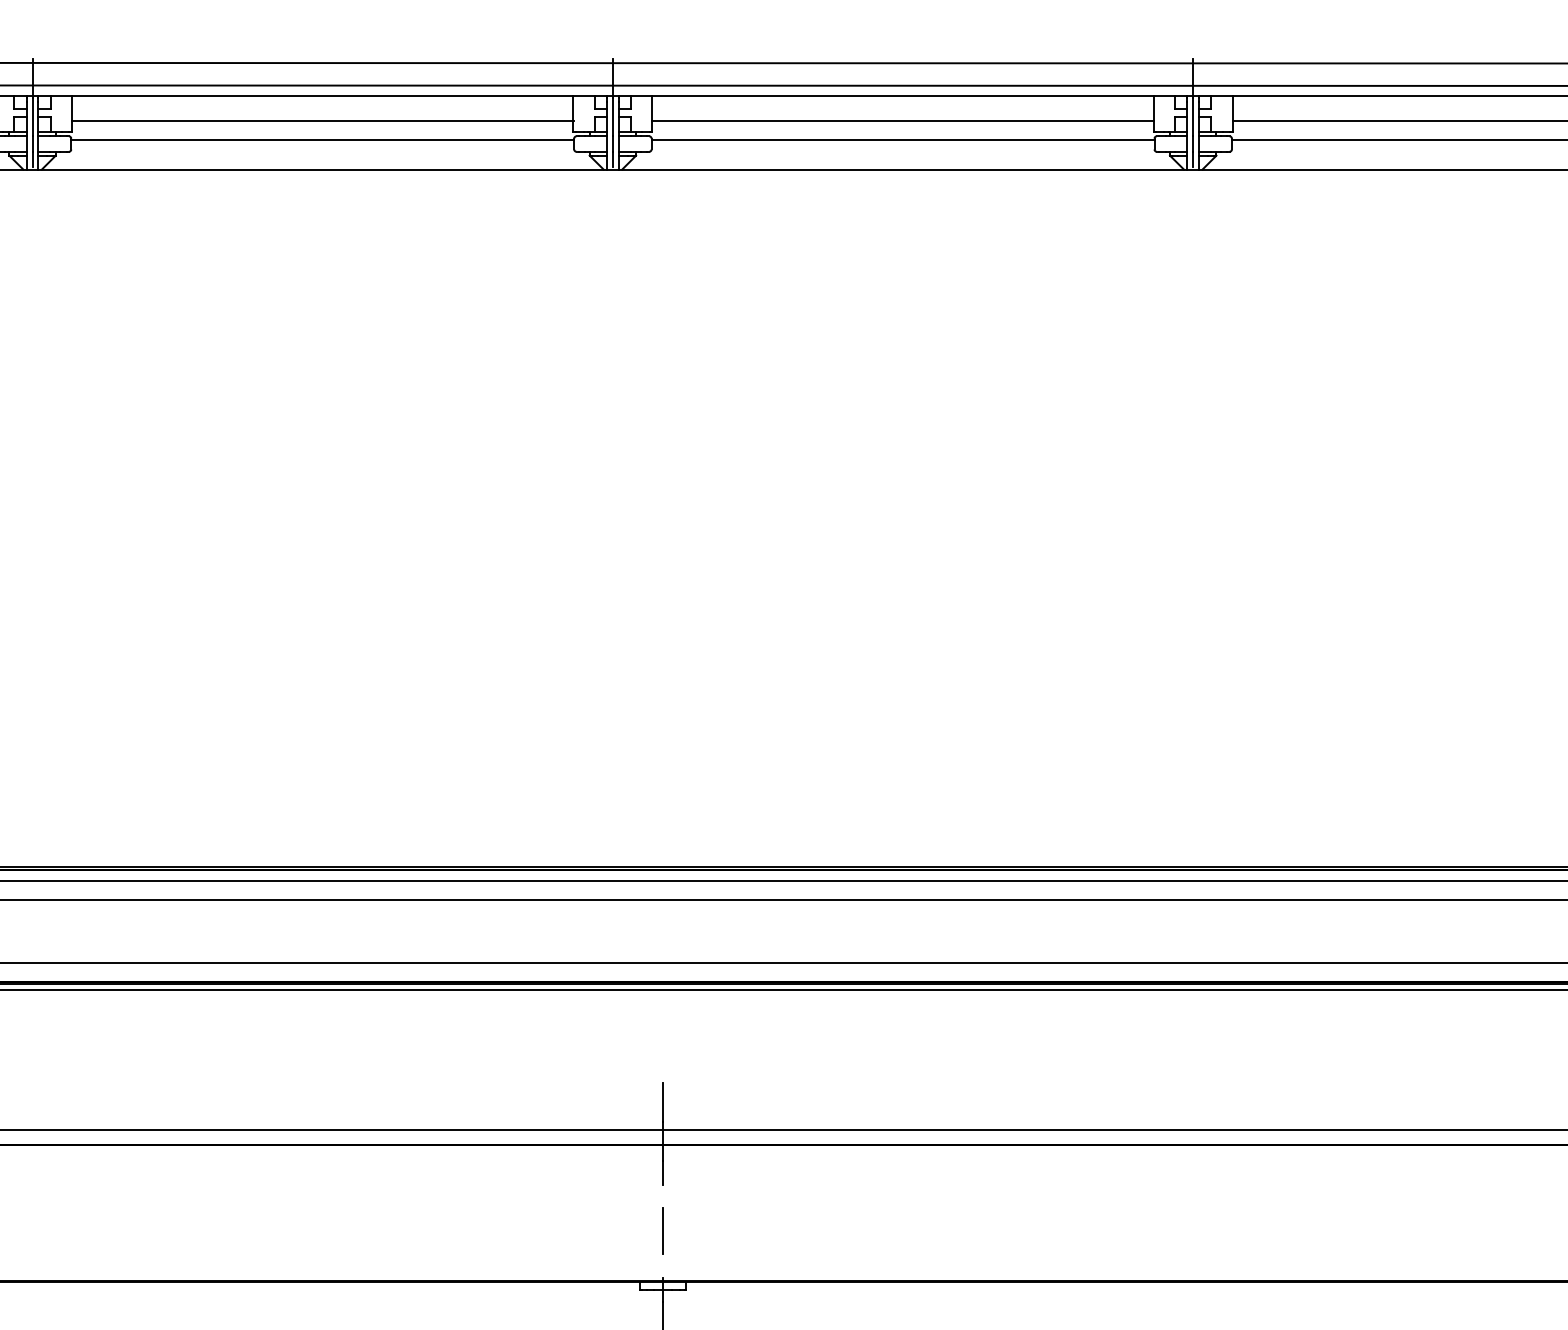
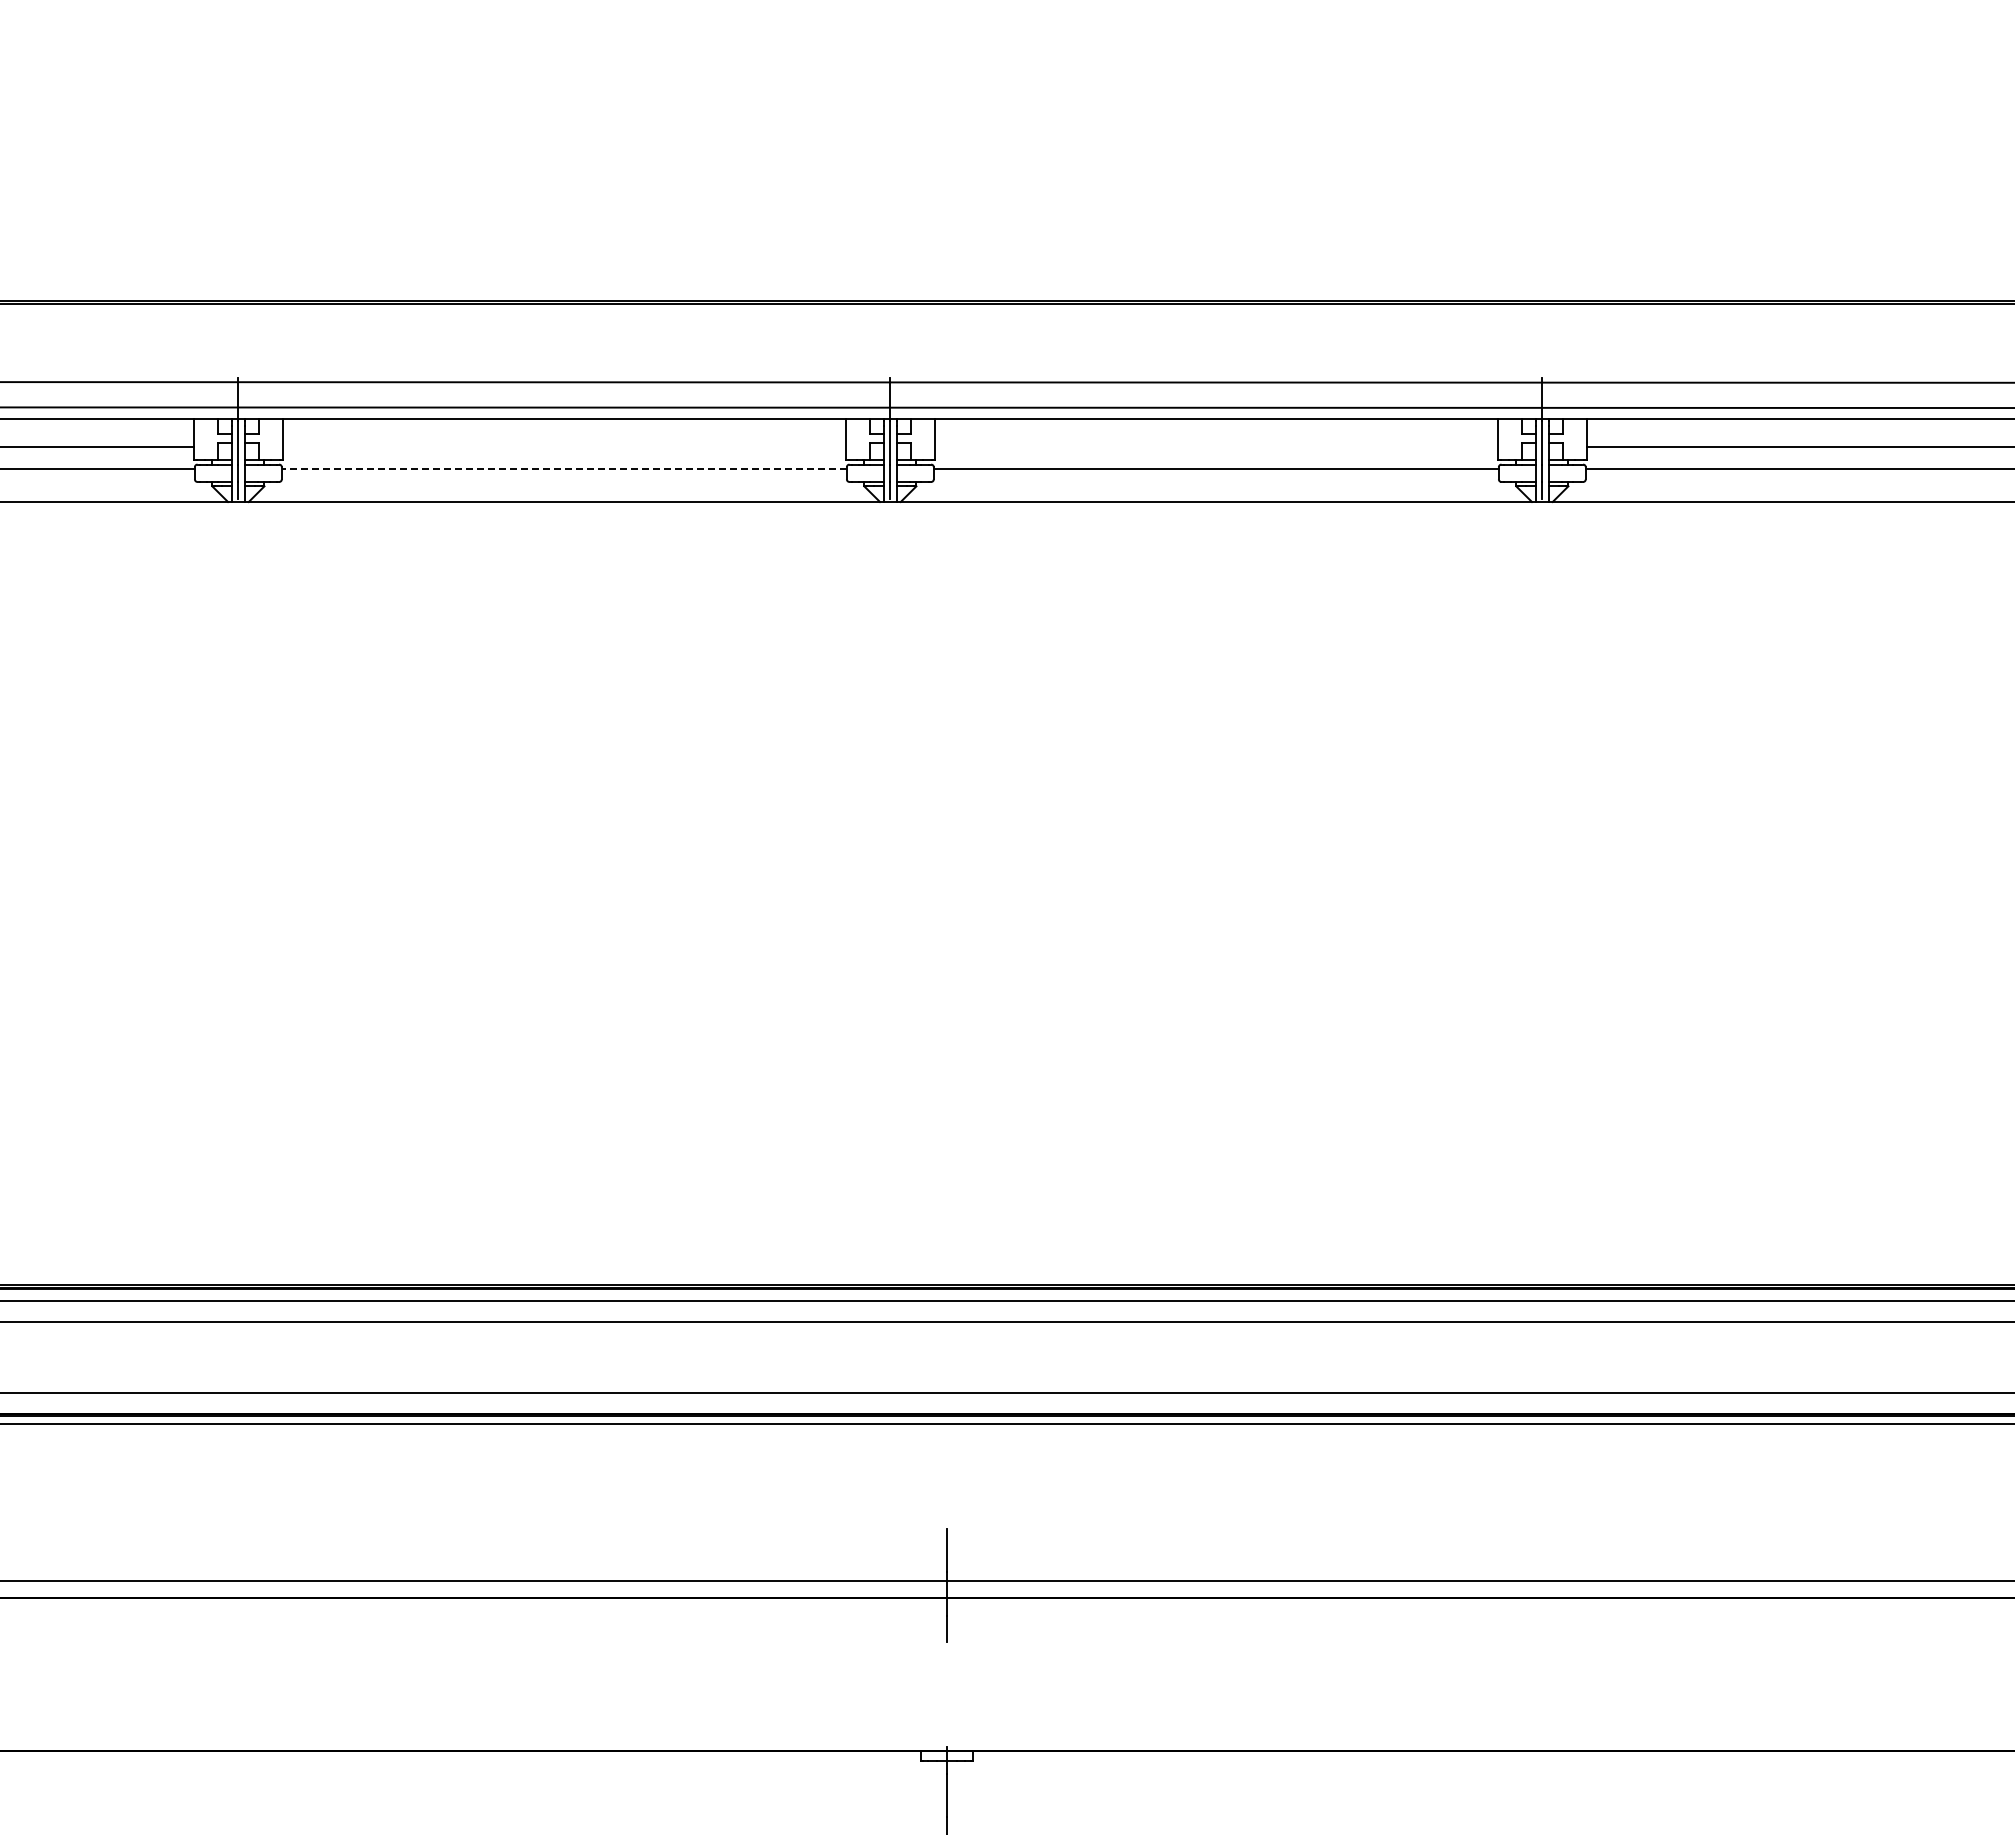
line: (322, 121) -> (564, 447), removed
line: (903, 121) -> (1216, 447), removed
line: (322, 139) -> (564, 468), solid -> dashed
line: (662, 1231) -> (946, 1694), removed

